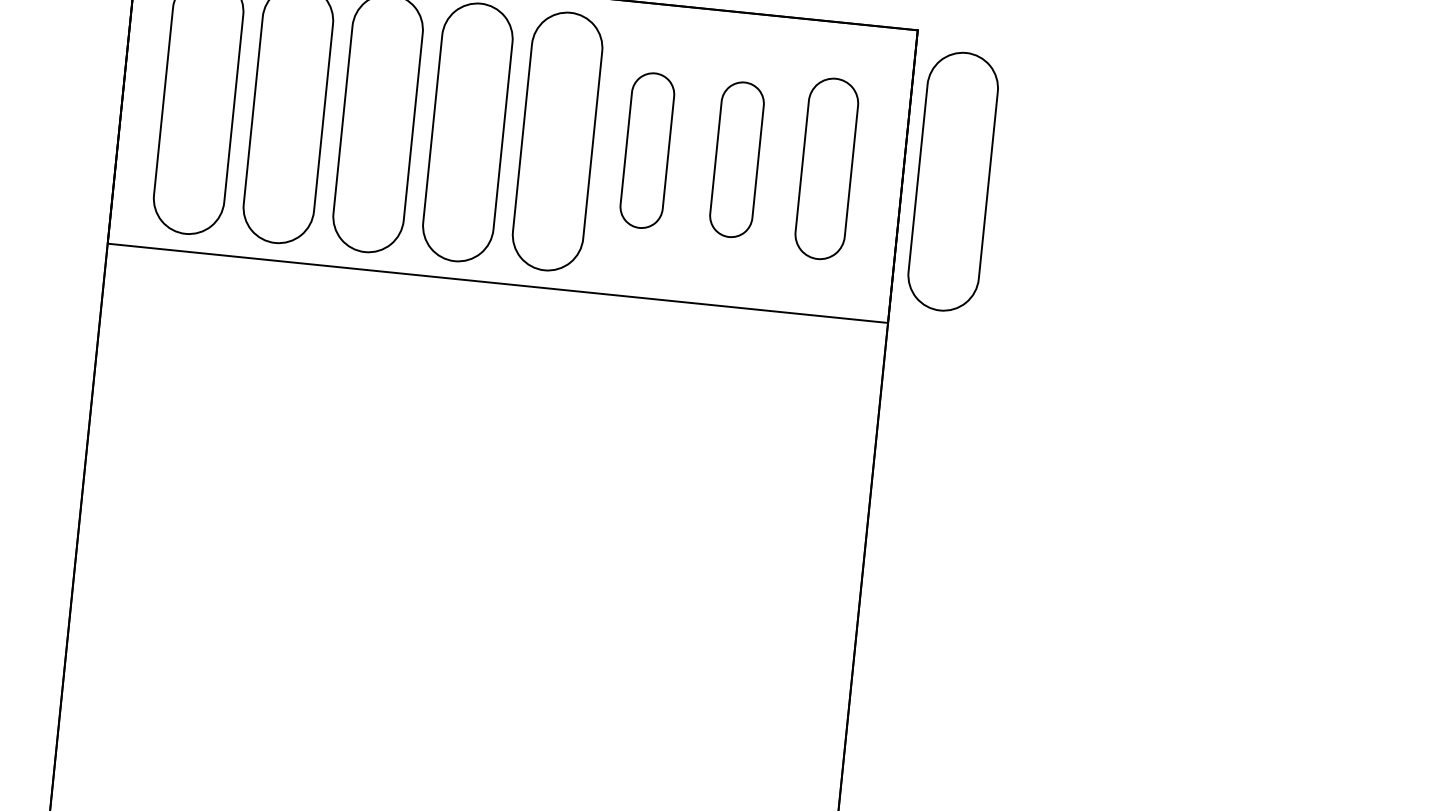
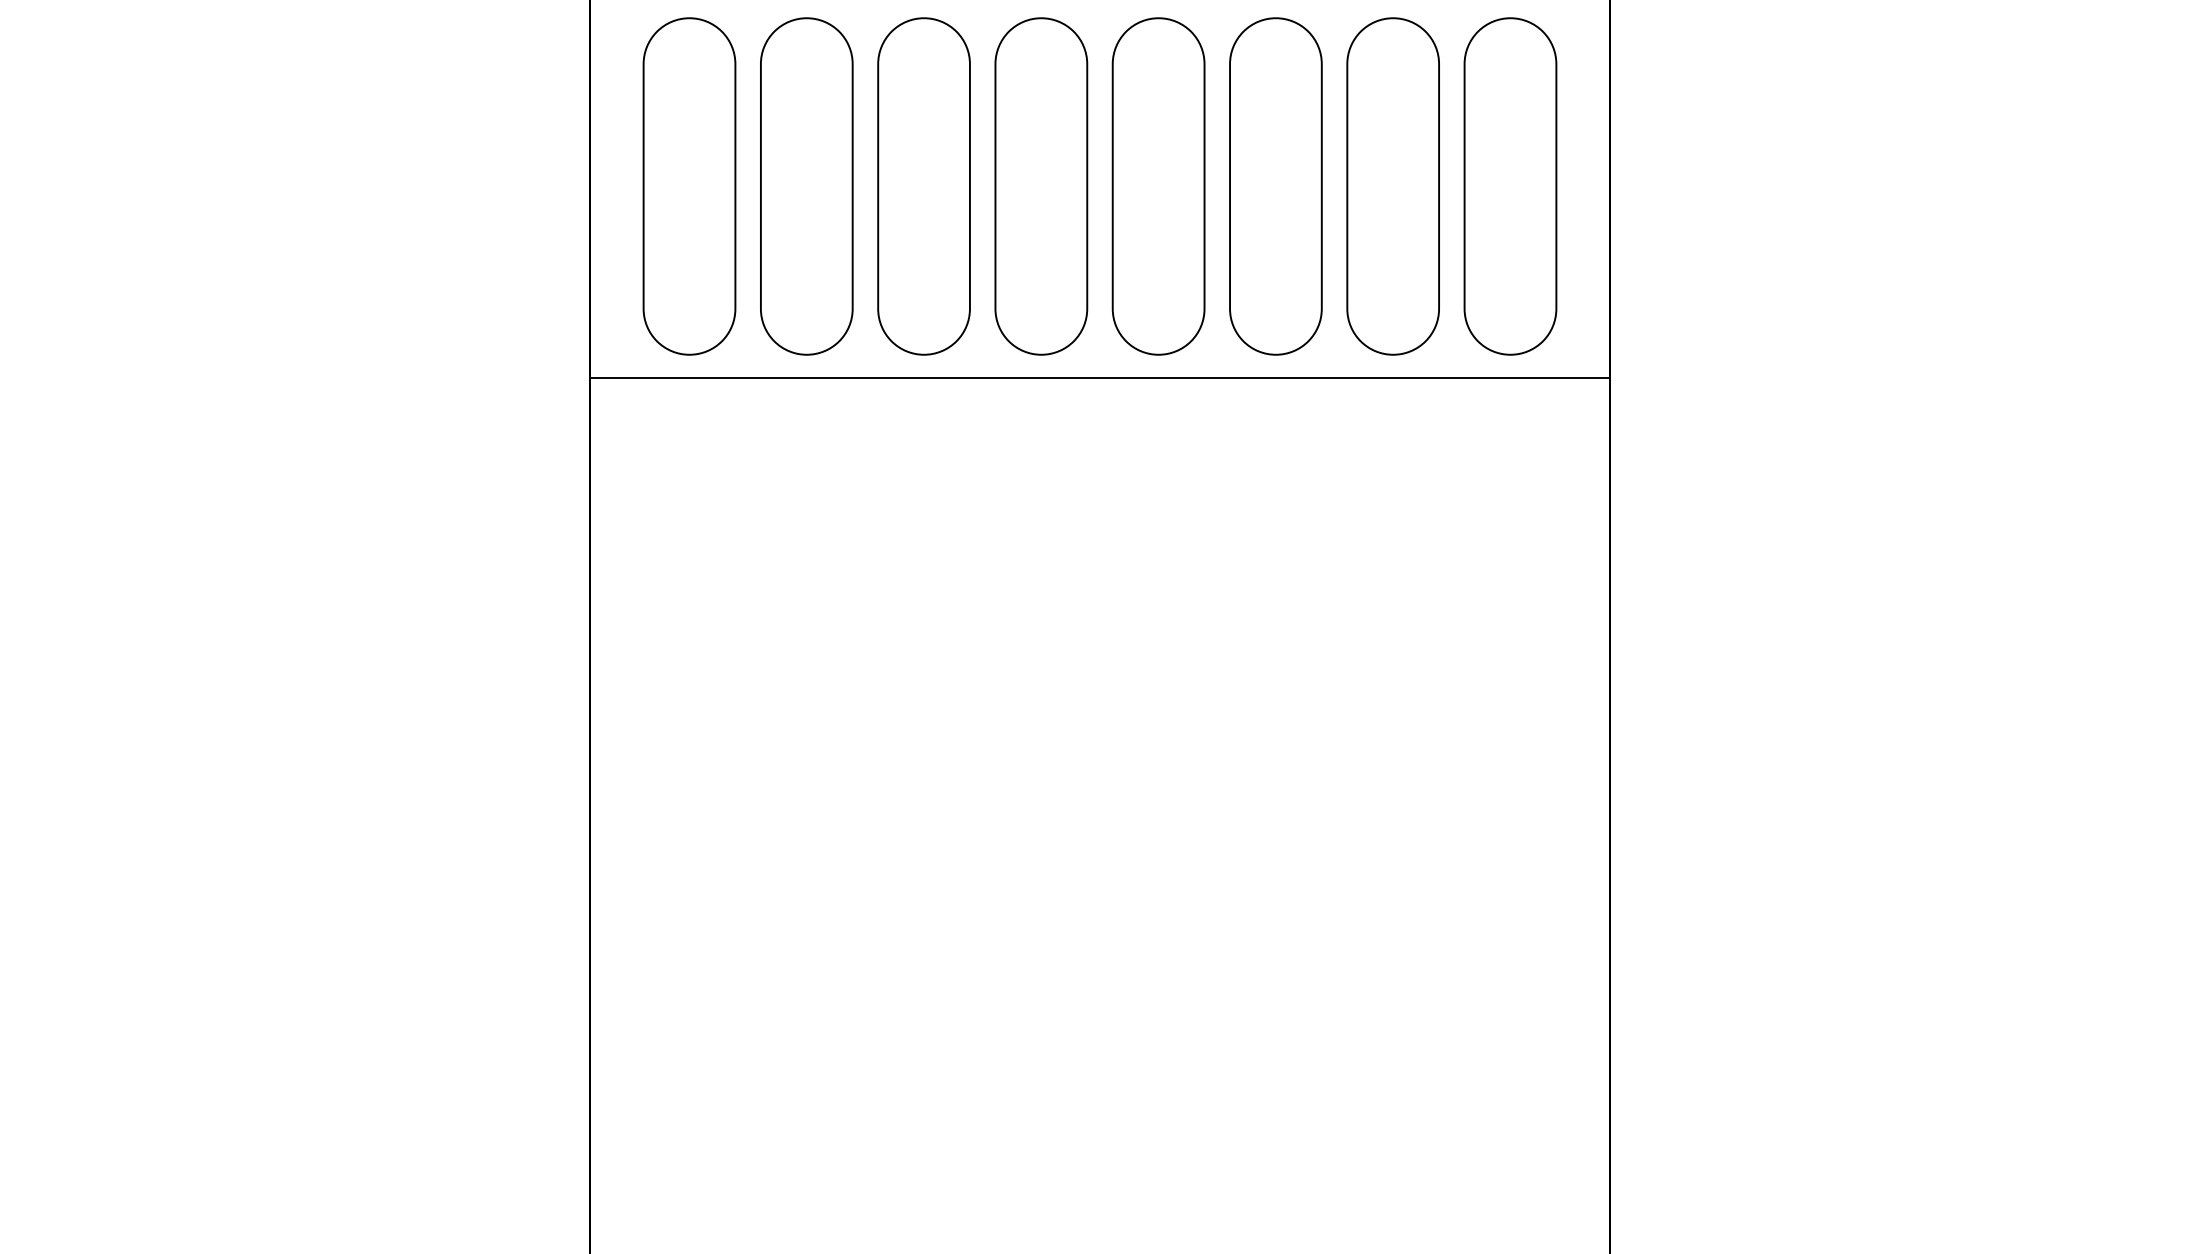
part: (647, 150) -> (1275, 186), size x1.67
part: (736, 159) -> (1392, 186), size x1.67
part: (826, 168) -> (1510, 186), size x1.43
part: (953, 181) -> (1675, 186), removed

